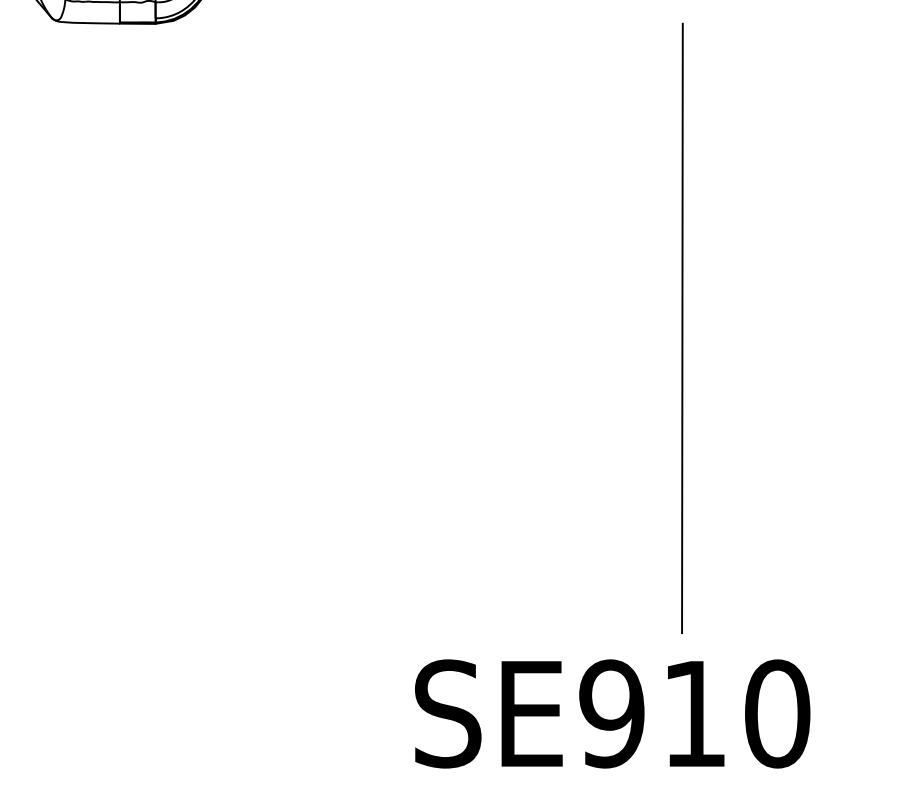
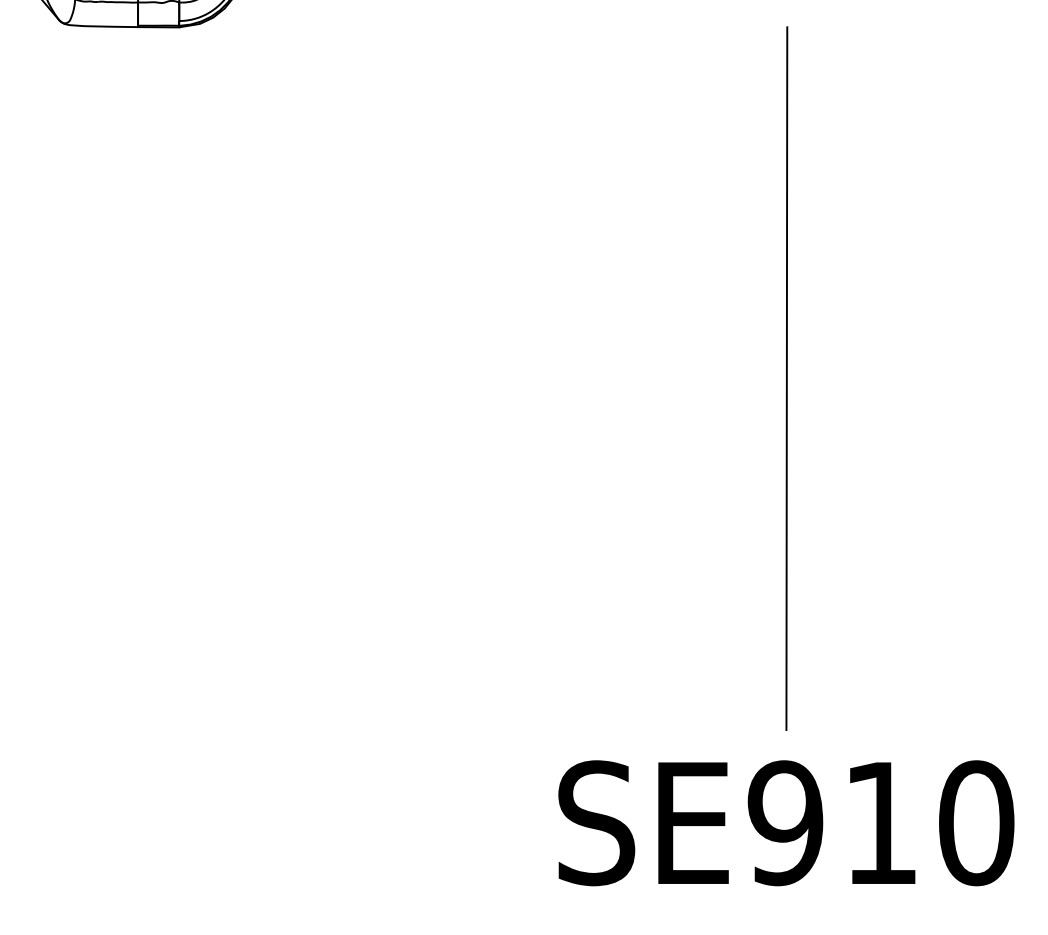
text: (612, 714) -> (786, 823), moved

